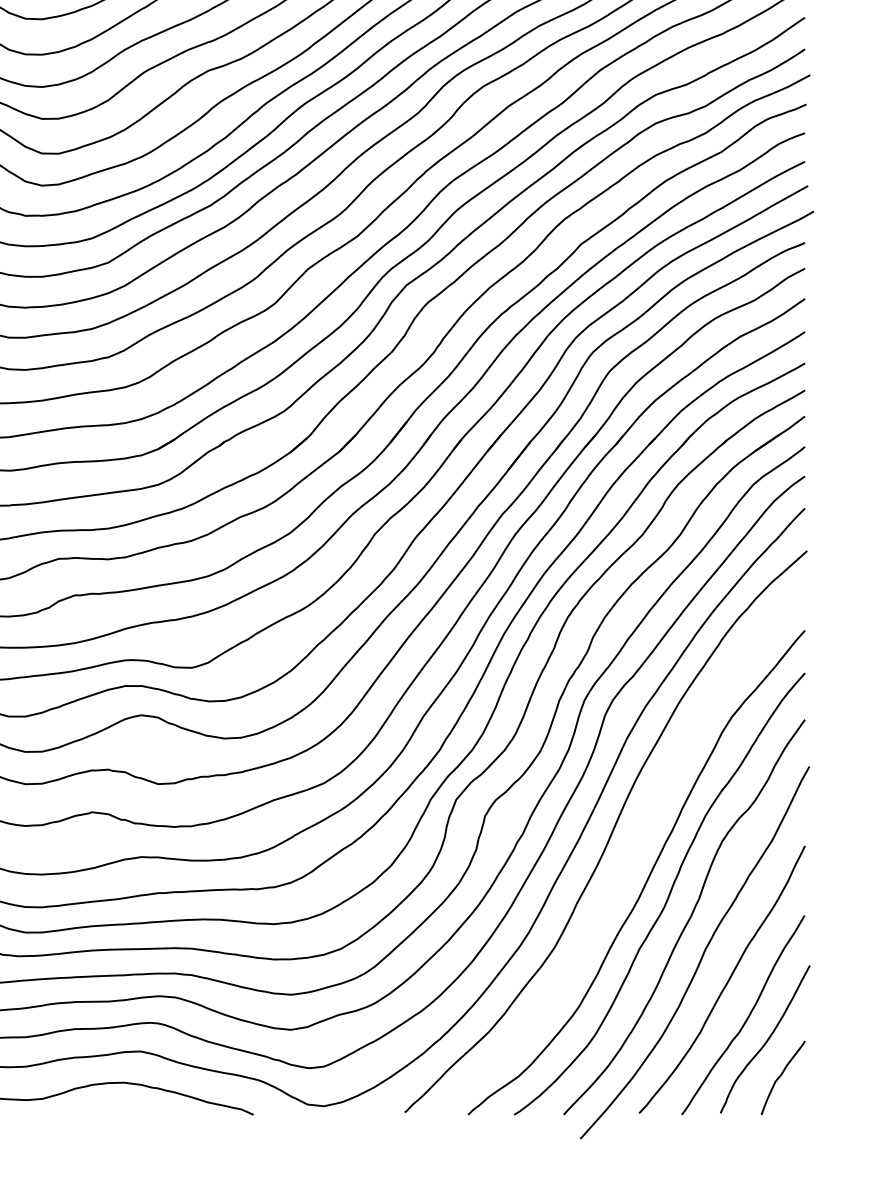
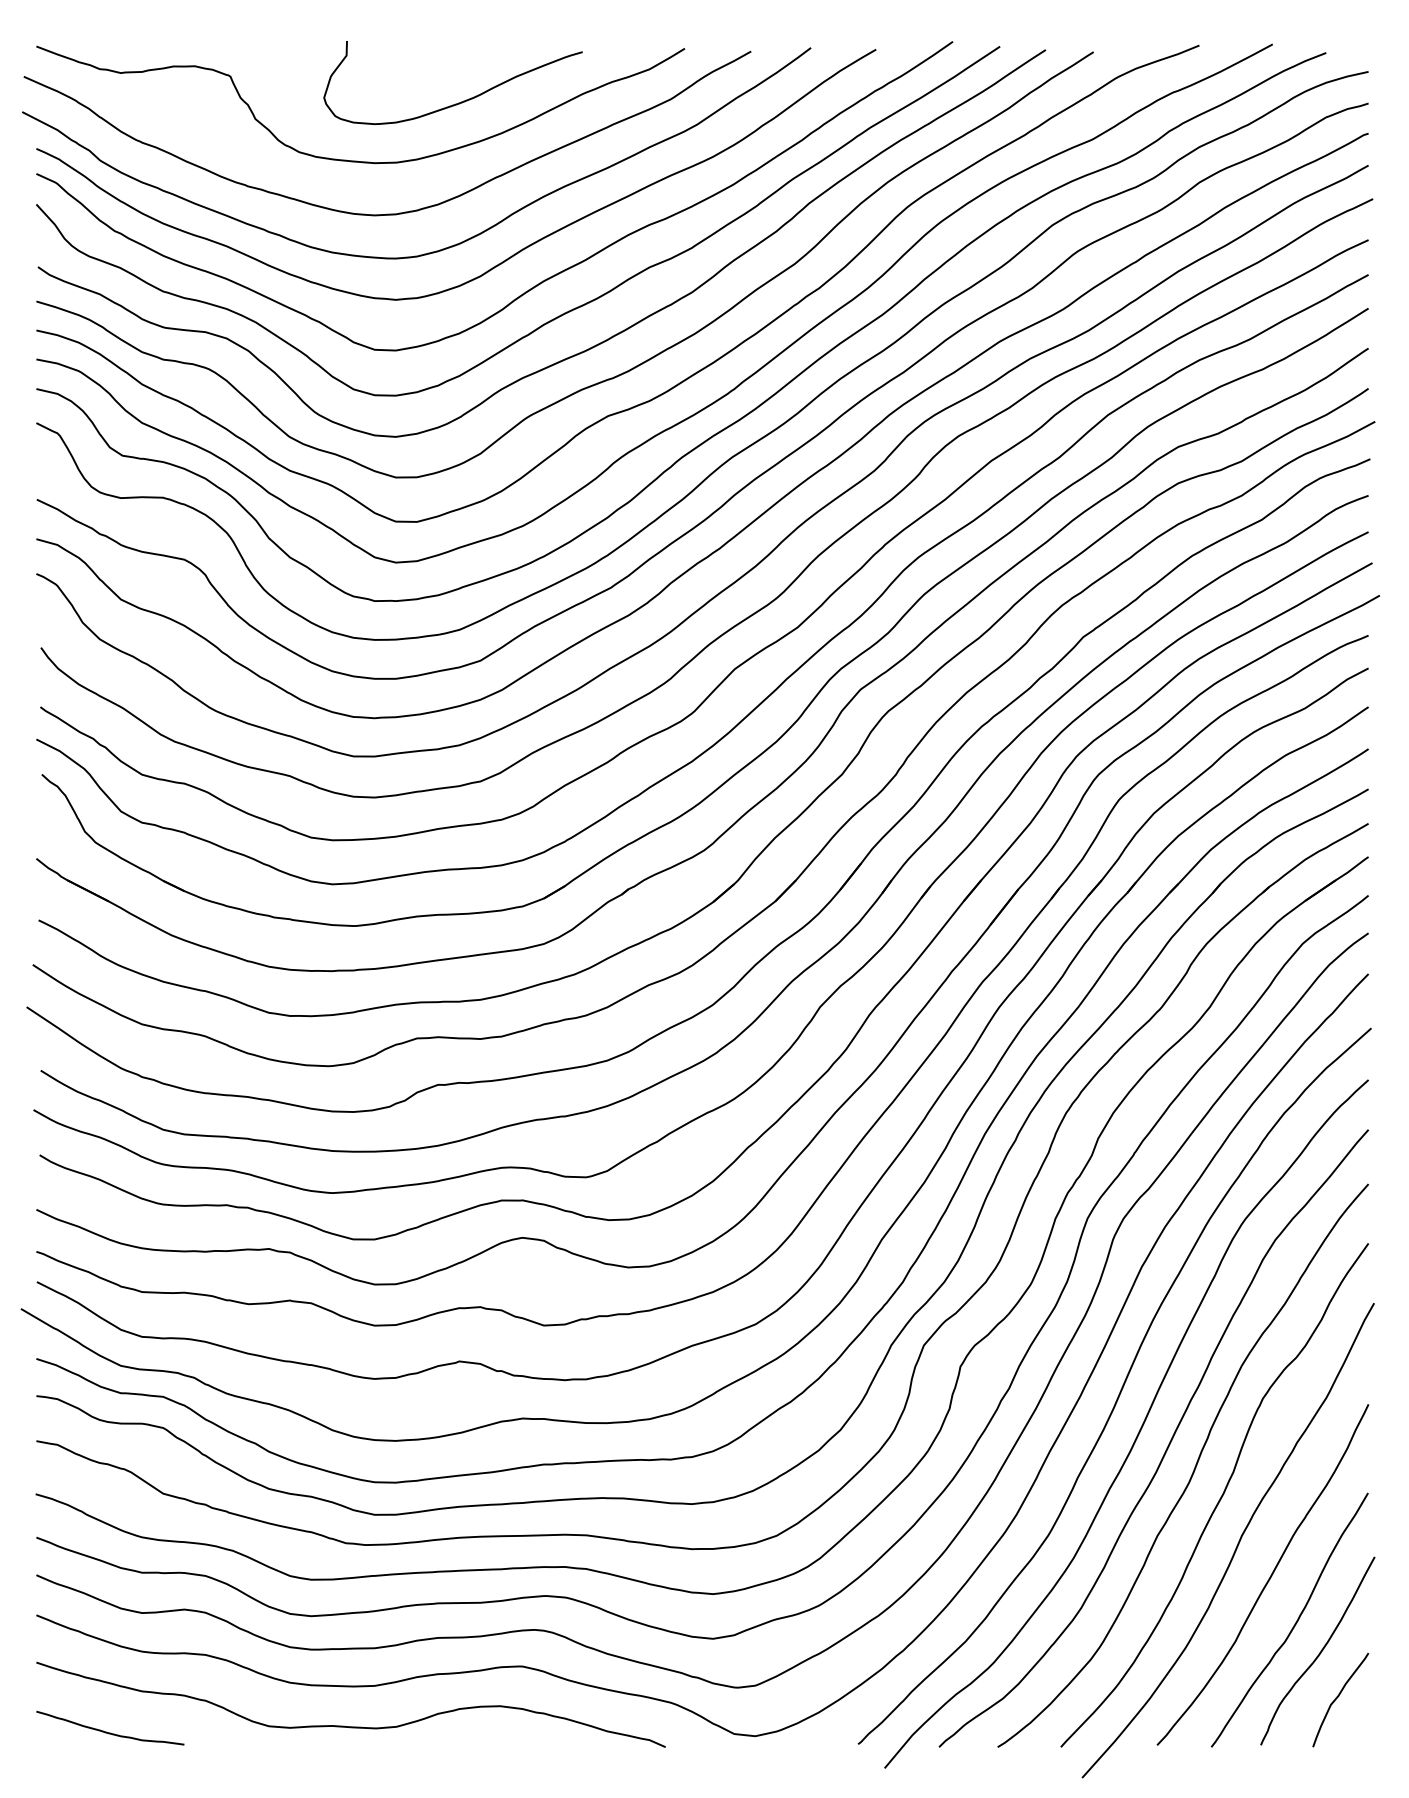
curve: (625, 865) -> (1139, 1429), added

